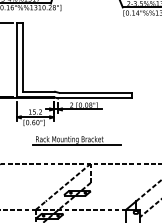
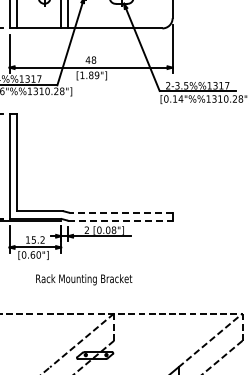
line: (95, 92) -> (120, 212), solid -> dashed
line: (95, 98) -> (120, 220), solid -> dashed
line: (76, 145) -> (93, 287), removed

